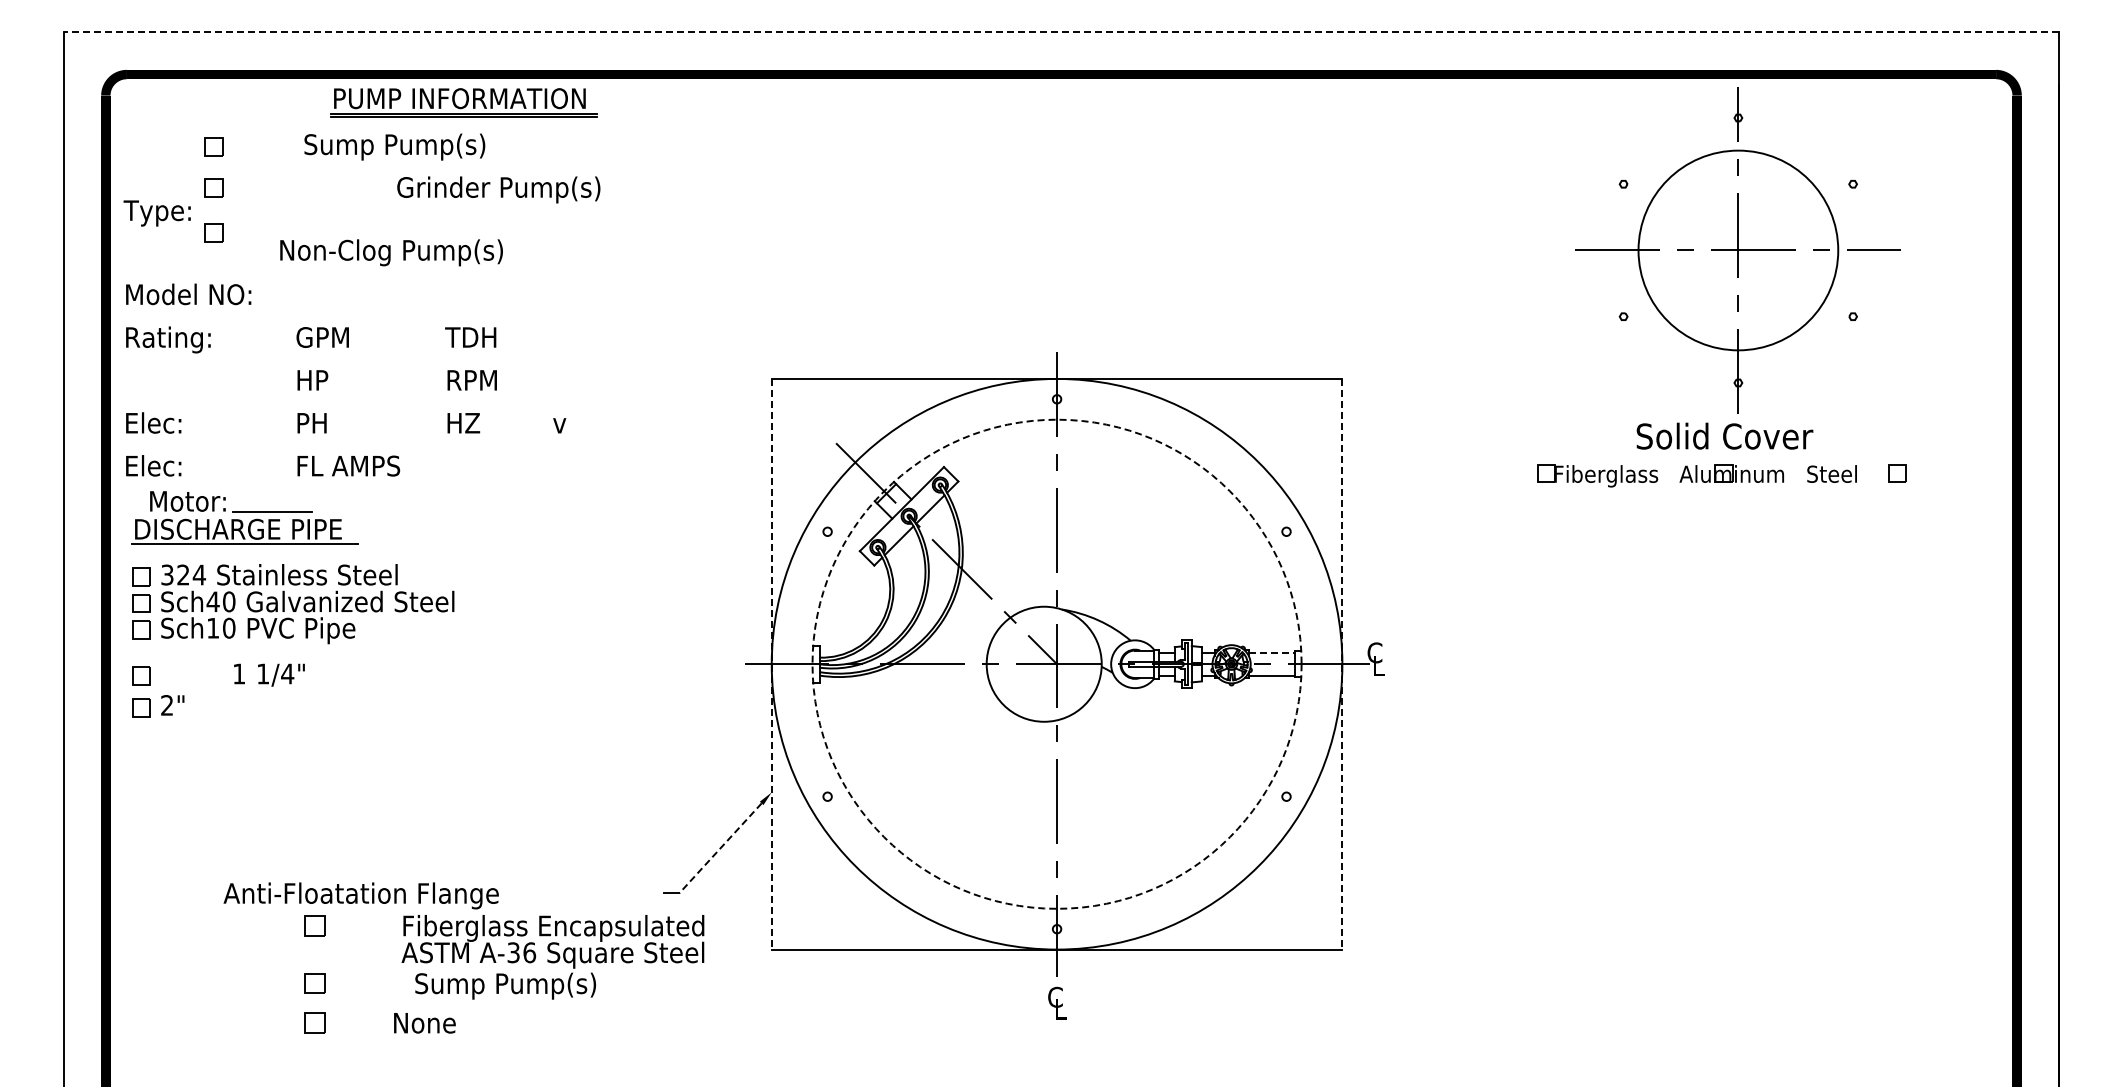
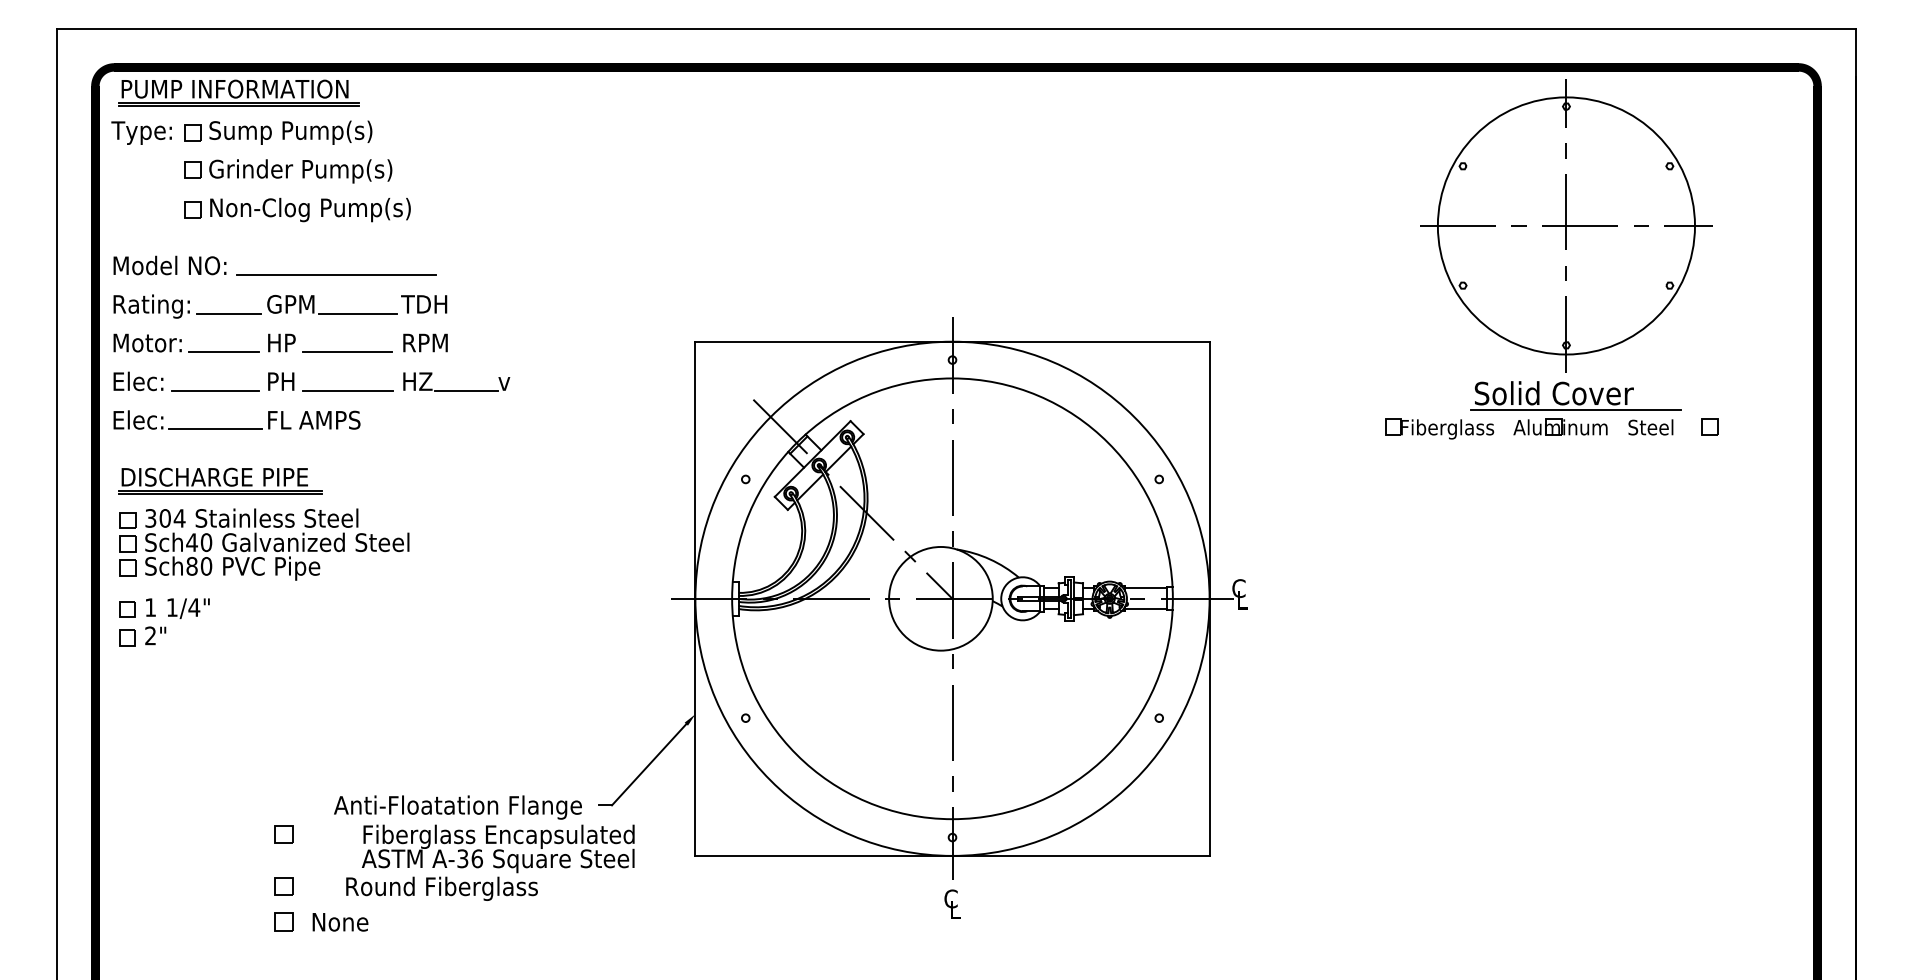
line: (1061, 32) -> (956, 29), dashed -> solid
part: (463, 102) -> (238, 92), moved
text: (394, 146) -> (290, 132), moved
text: (498, 189) -> (300, 171), moved
text: (156, 213) -> (141, 133), moved
circle: (1738, 250) -> (1566, 225), size x1.43
text: (391, 252) -> (310, 209), moved
line: (372, 304) -> (335, 274), added
line: (253, 347) -> (228, 313), added
line: (397, 347) -> (358, 313), added
line: (385, 390) -> (347, 352), added
line: (238, 433) -> (214, 390), added
line: (386, 433) -> (348, 390), added
line: (517, 433) -> (466, 390), added
line: (1748, 455) -> (1575, 410), added
line: (238, 476) -> (214, 429), added
part: (225, 500) -> (181, 342), moved
line: (244, 548) -> (220, 494), added
text: (183, 574) -> (165, 517), 324 -> 304
text: (213, 627) -> (192, 565), Sch10 -> Sch80
line: (1272, 652) -> (1146, 588), dashed -> solid
circle: (1056, 663) -> (951, 598), dashed -> solid
line: (771, 664) -> (695, 599), dashed -> solid
line: (1342, 664) -> (1209, 599), dashed -> solid
text: (269, 674) -> (177, 608), moved
line: (720, 848) -> (649, 764), dashed -> solid
text: (360, 895) -> (457, 807), moved
text: (490, 985) -> (441, 888), Sump Pump(s) -> Round Fiberglass
text: (424, 1023) -> (340, 922), moved

